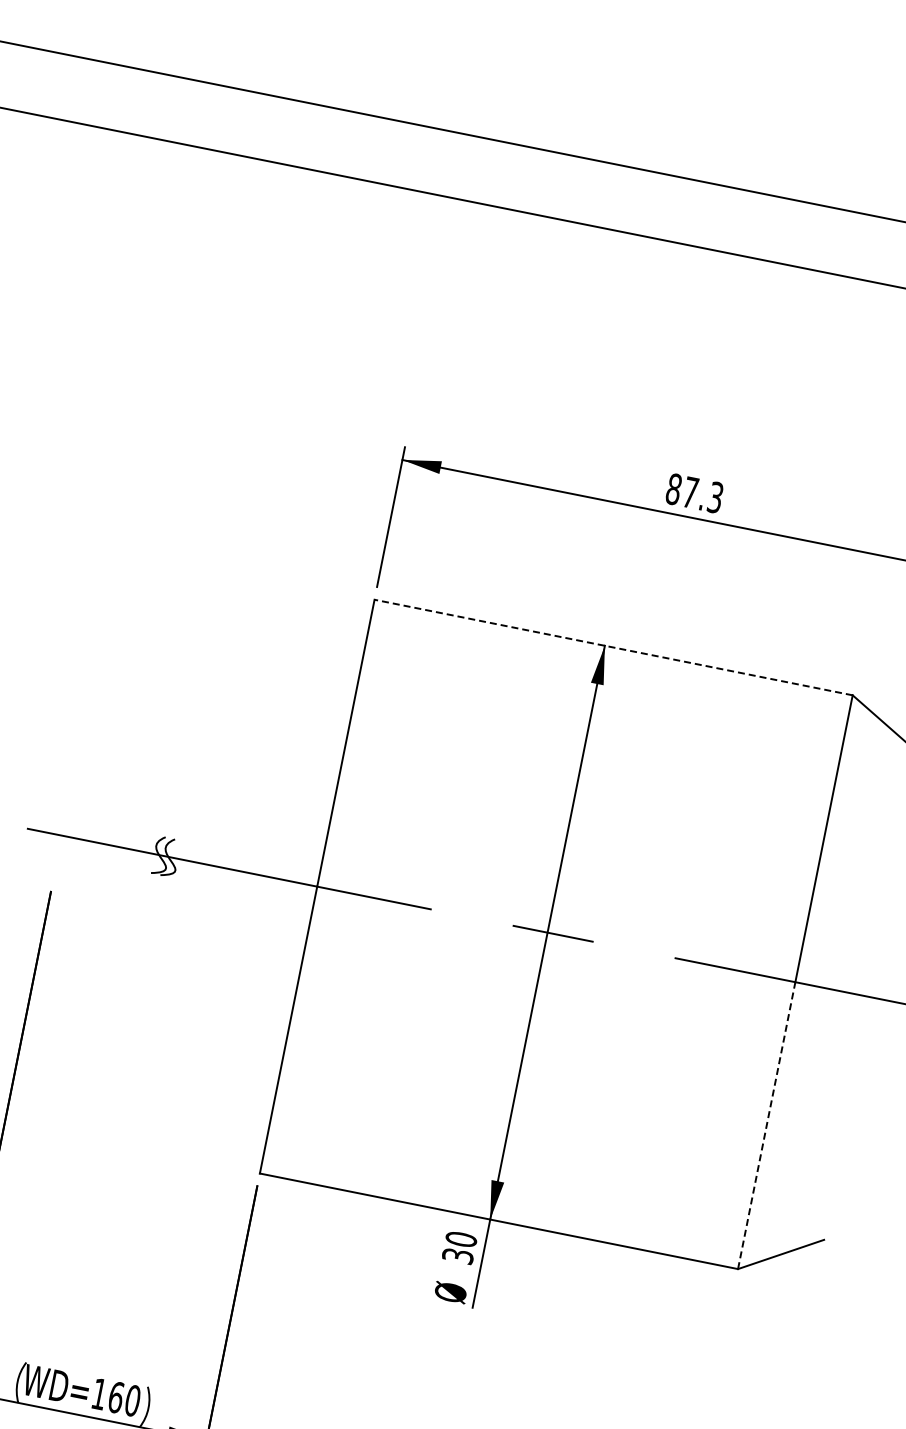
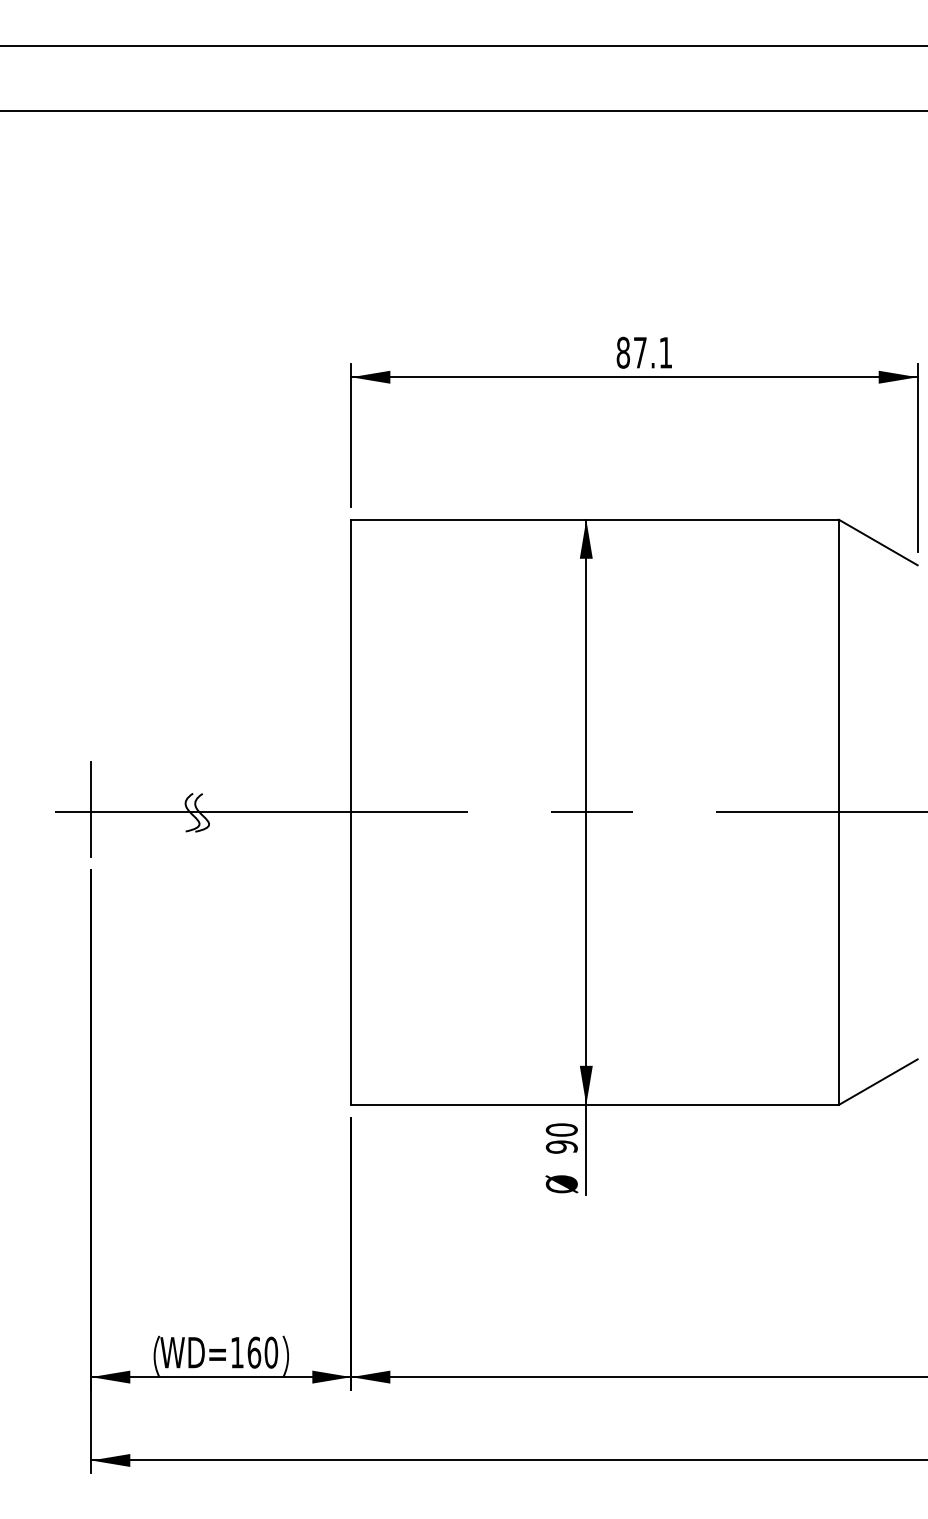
text: (715, 497) -> (665, 352), 87.3 -> 87.1
line: (613, 647) -> (595, 519), dashed -> solid
line: (62, 832) -> (91, 809), added
line: (766, 1125) -> (838, 958), dashed -> solid
text: (457, 1255) -> (561, 1146), 30 -> 90

